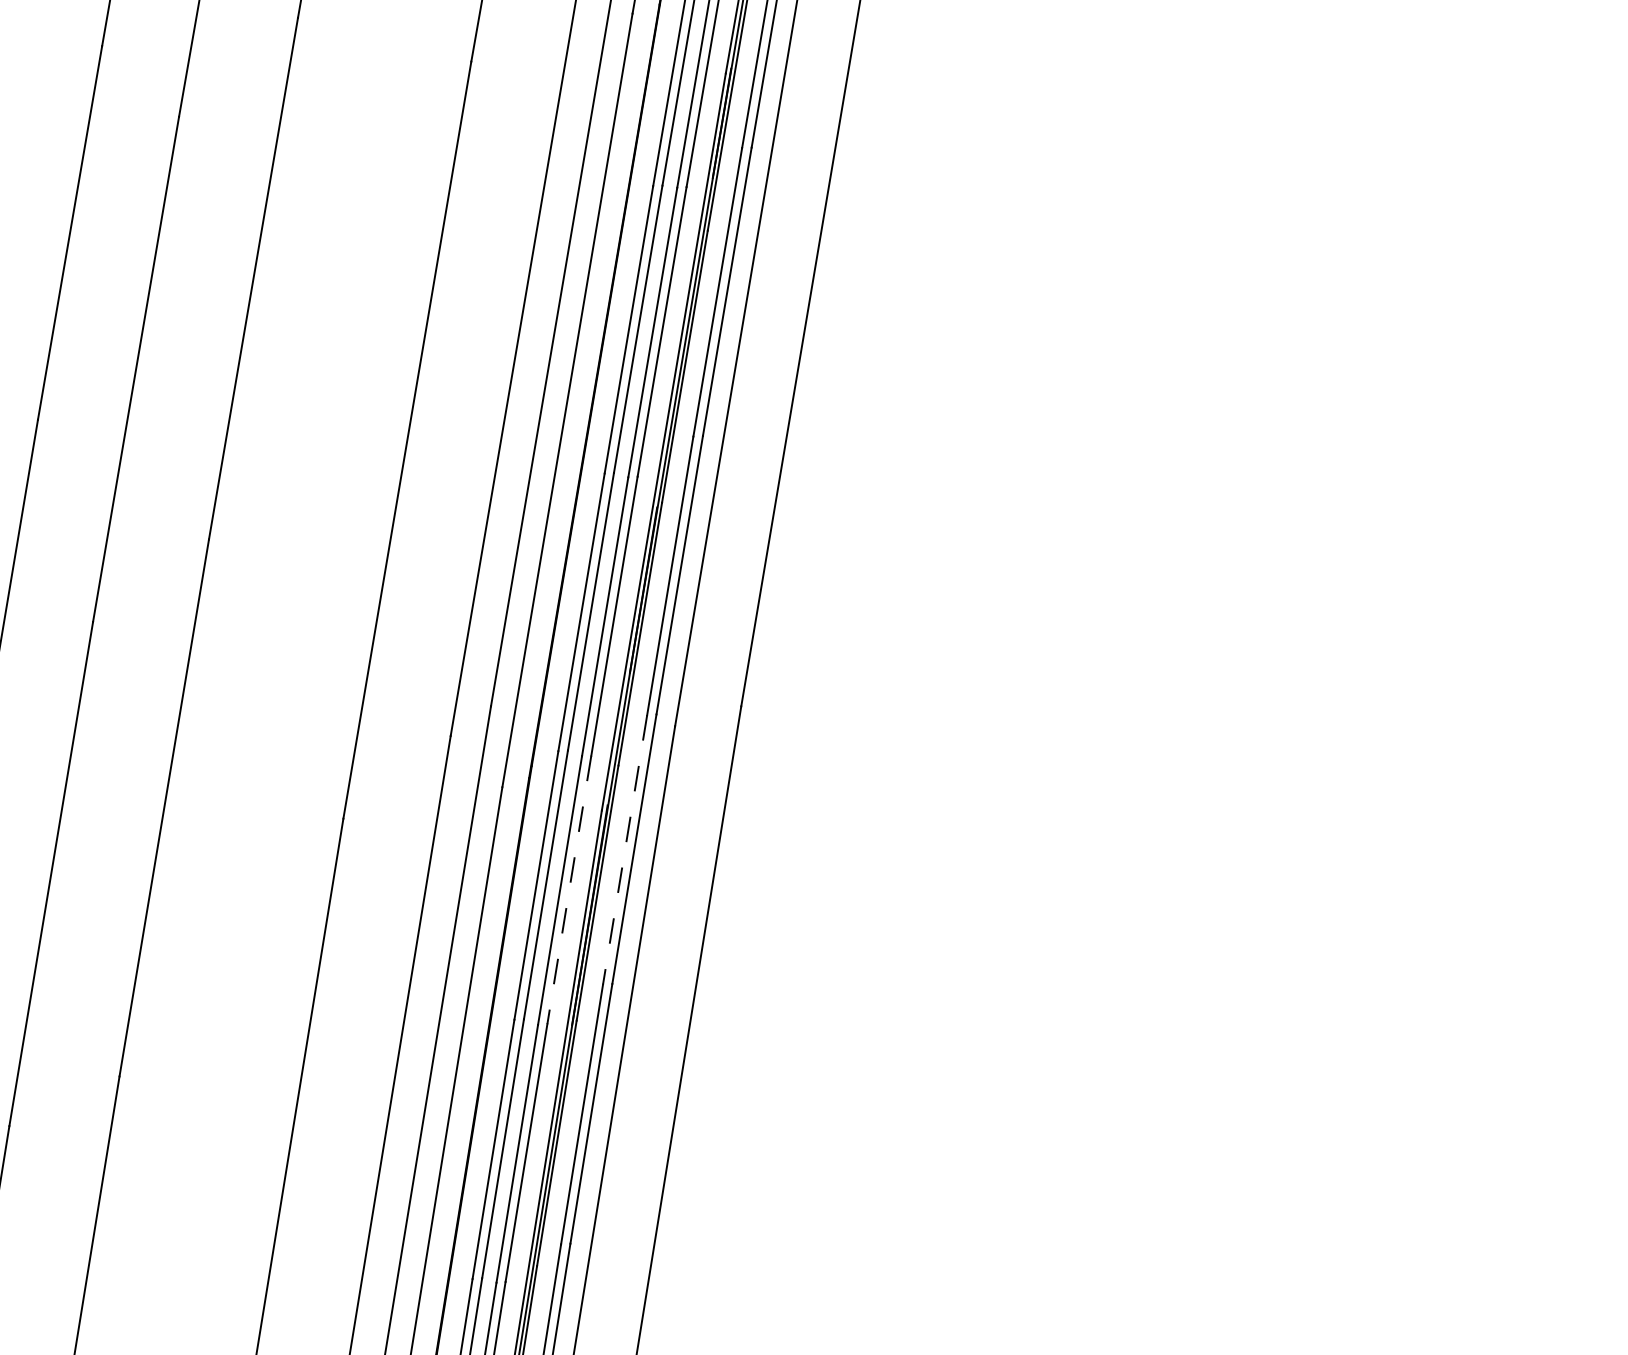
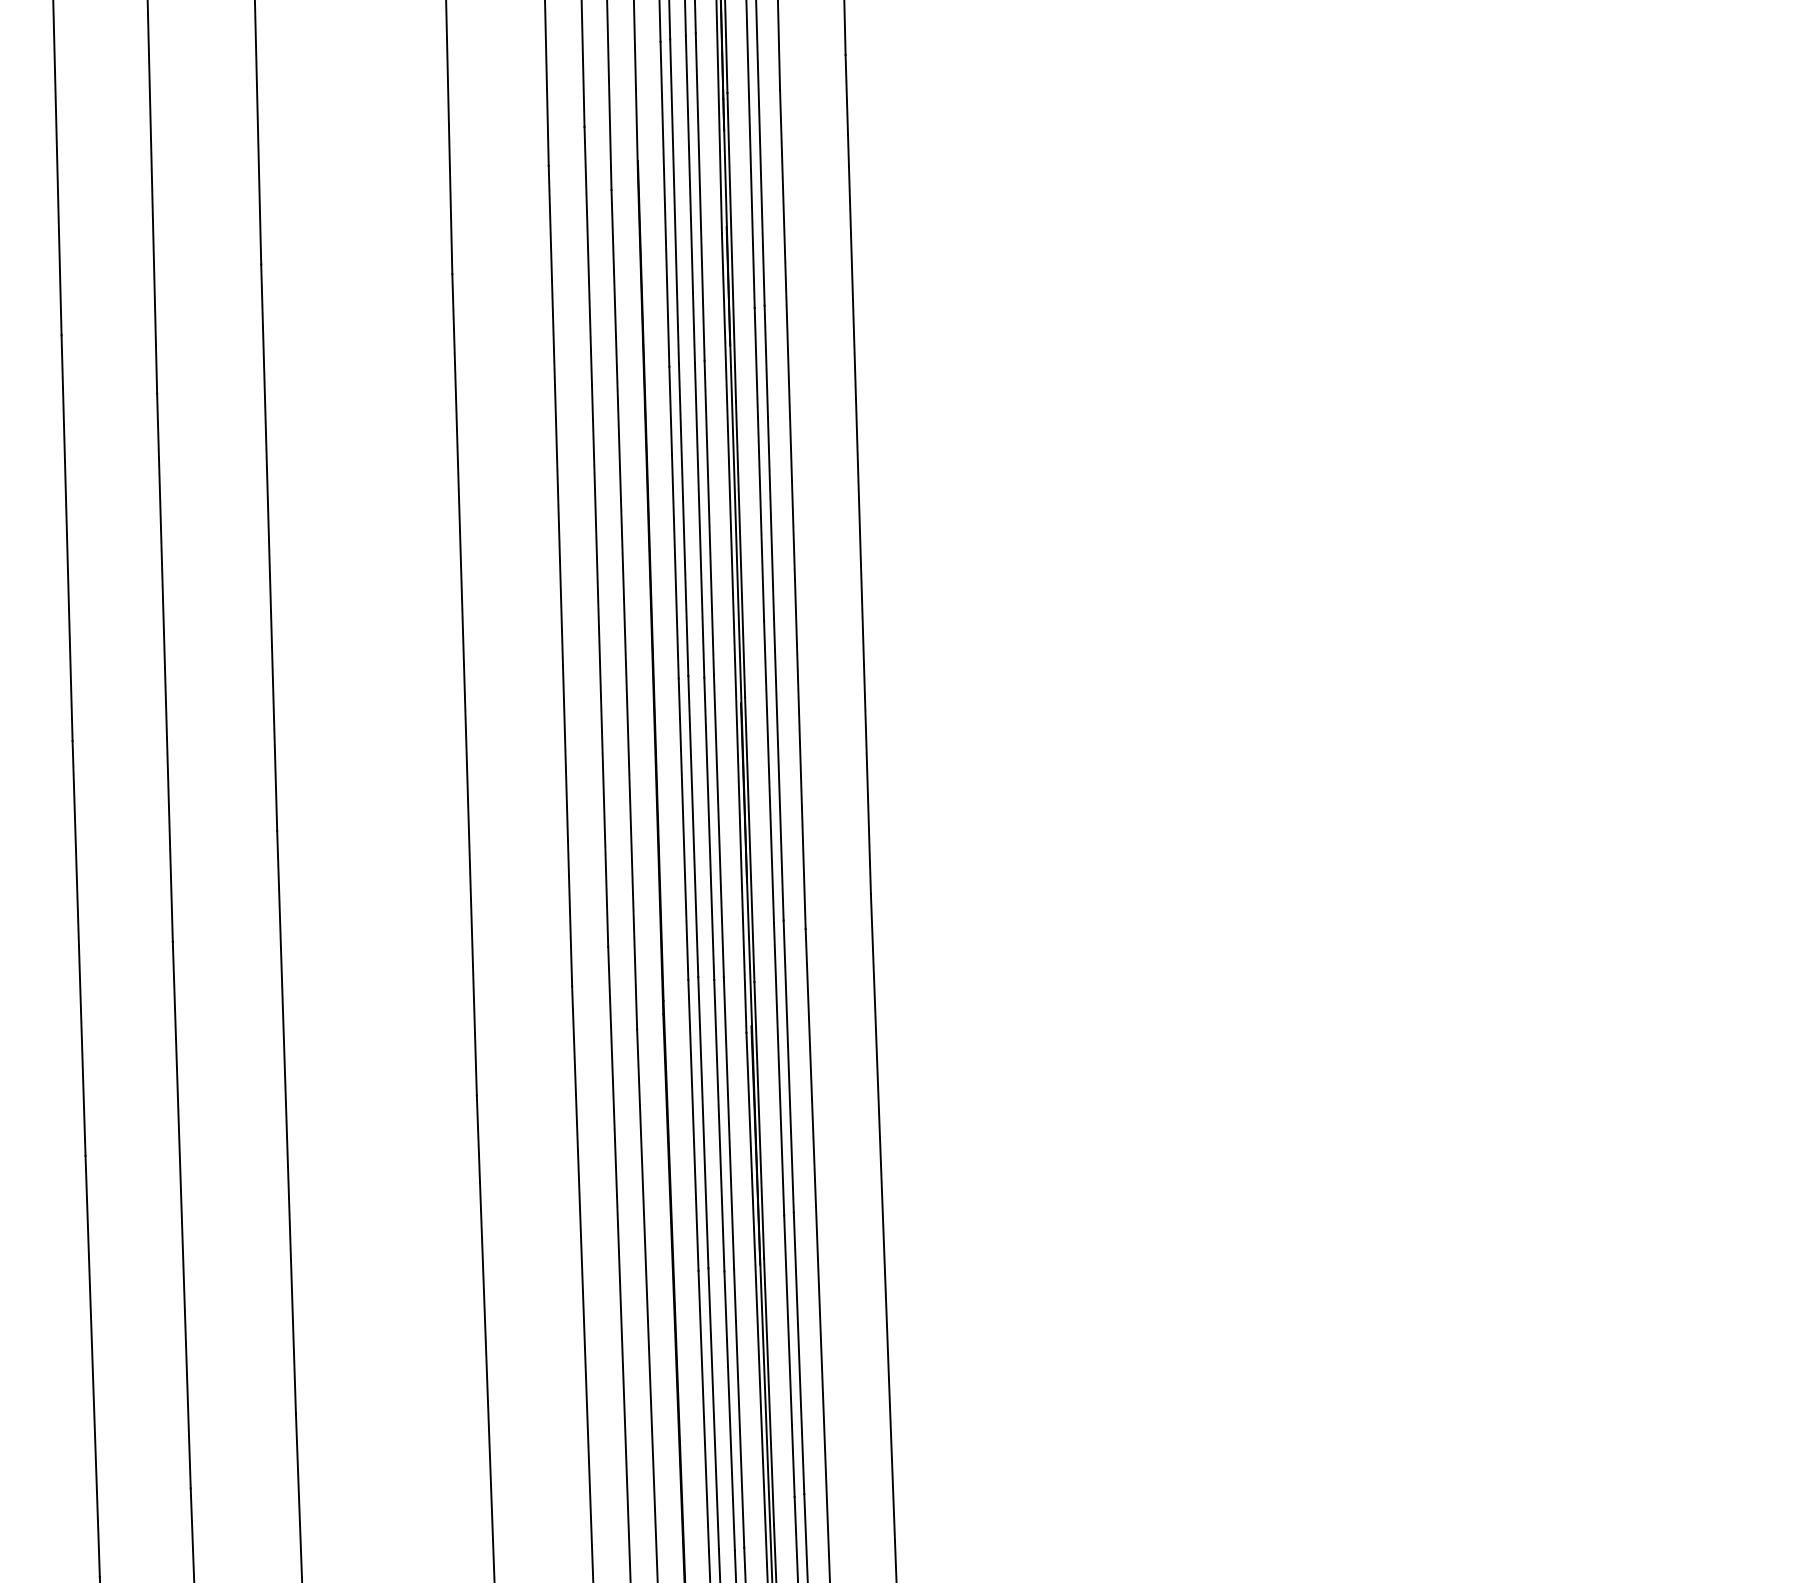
line: (625, 850) -> (779, 1069), dashed -> solid
line: (568, 890) -> (728, 1123), dashed -> solid

